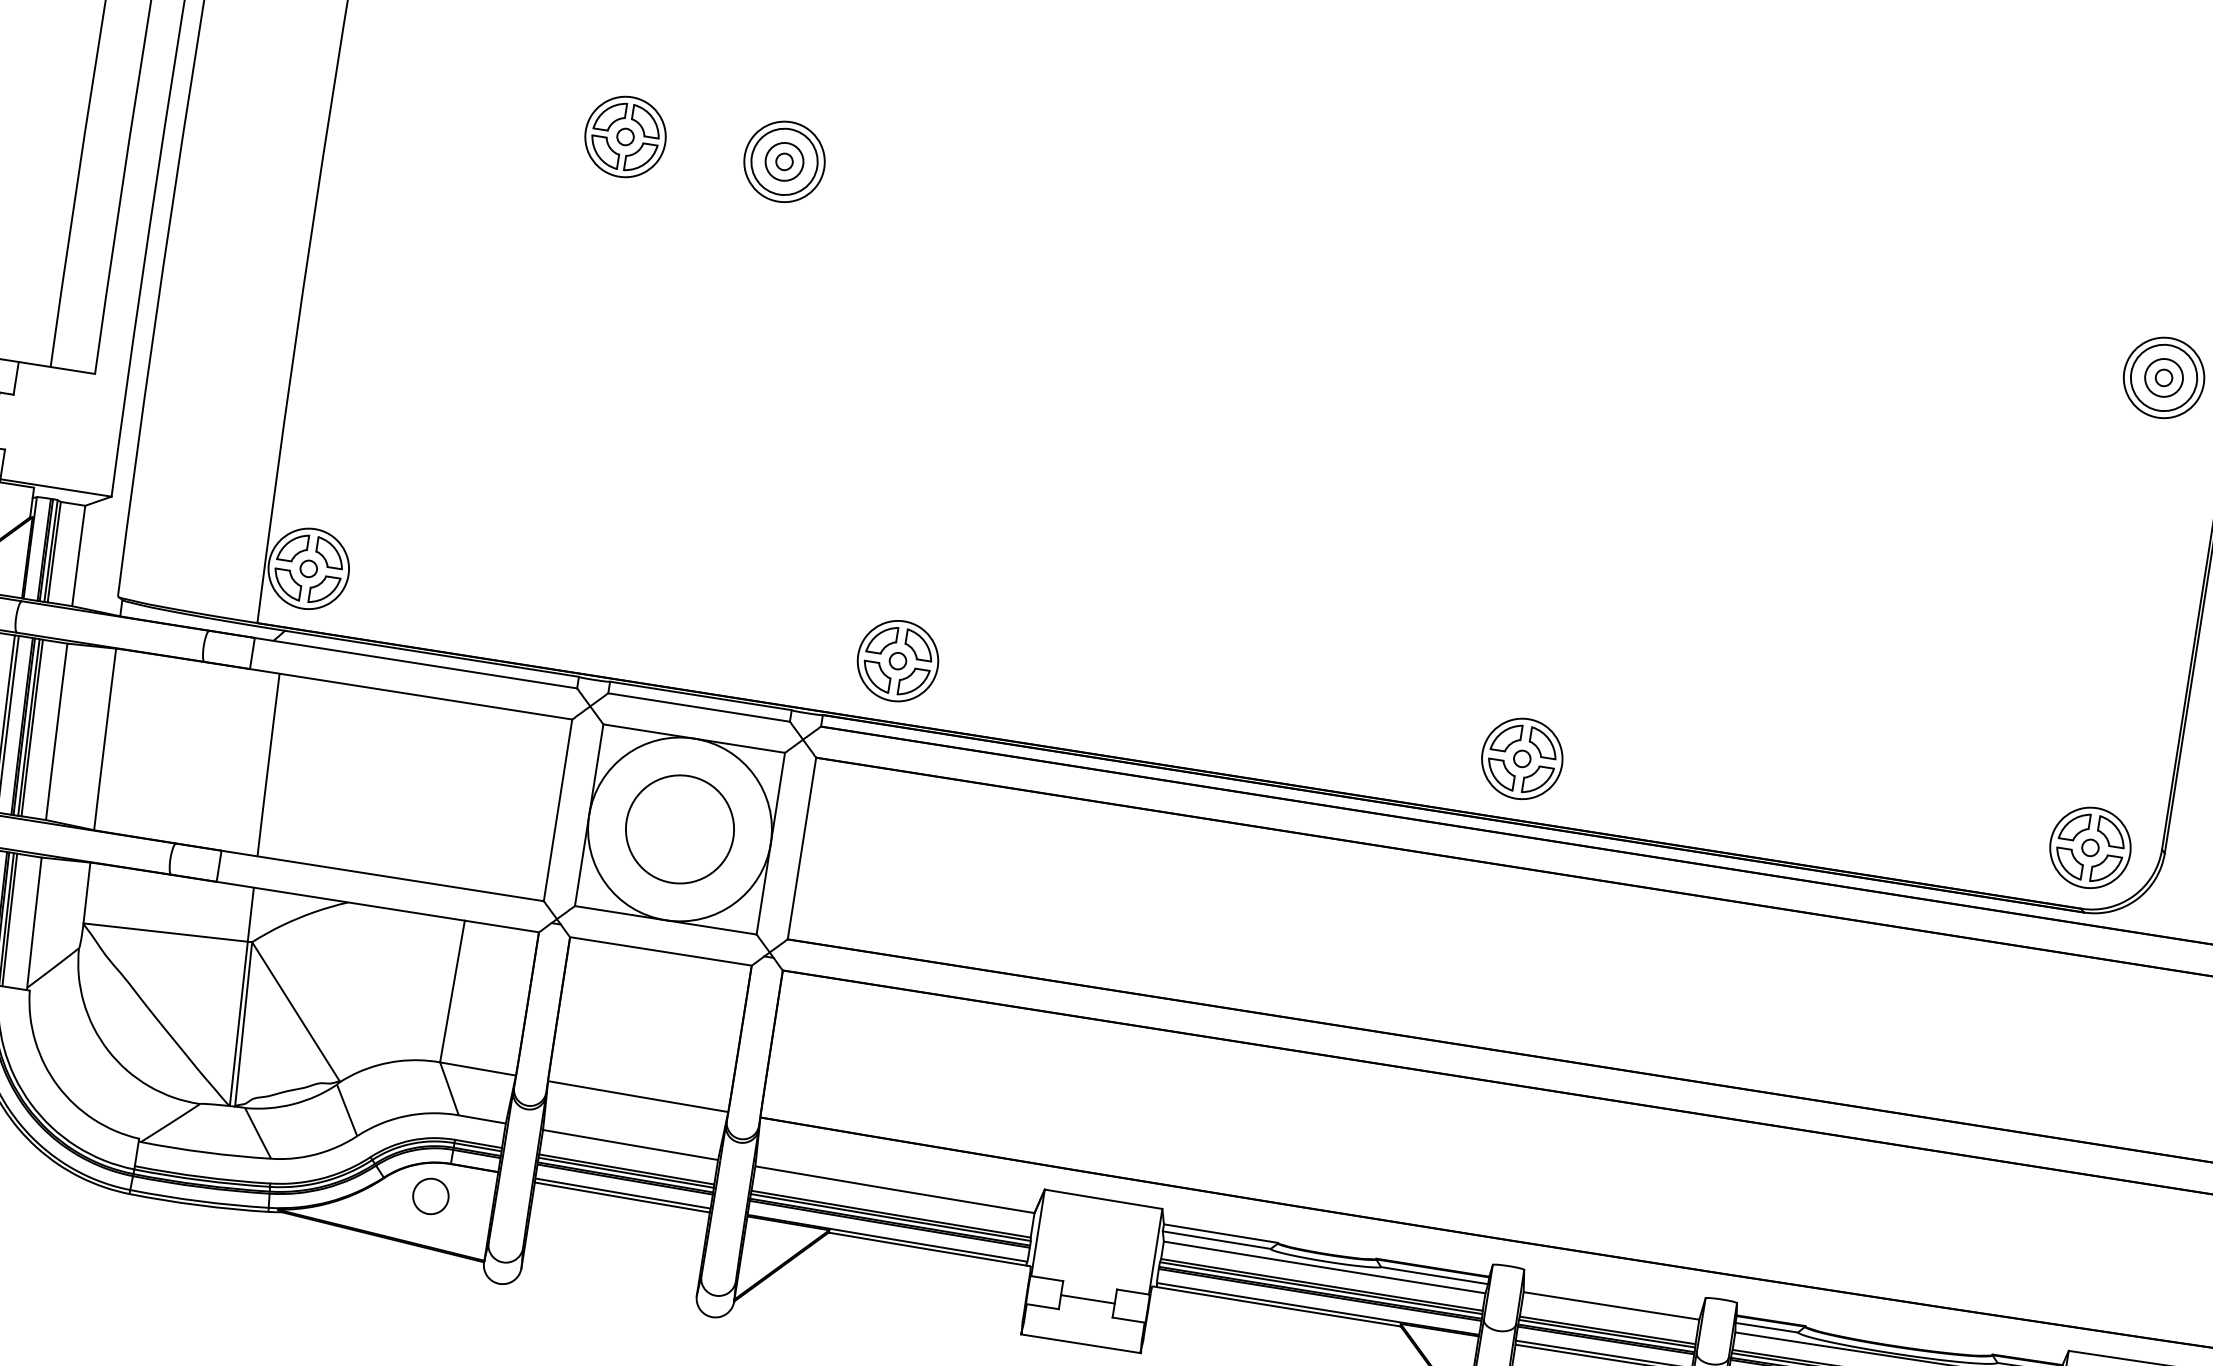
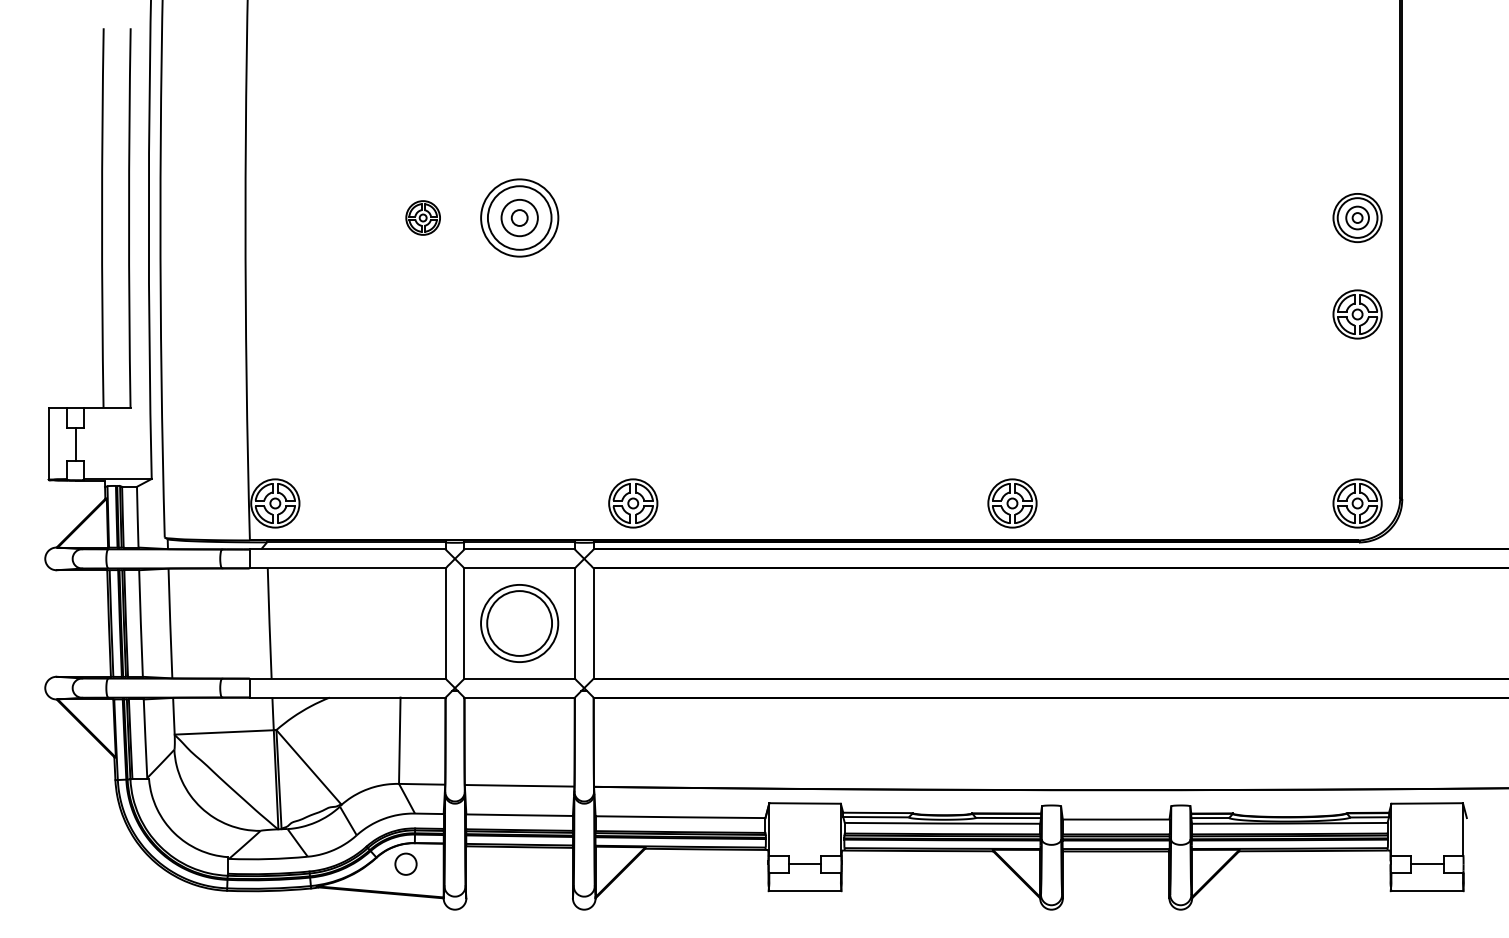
part: (626, 136) -> (423, 217), size x0.7
part: (784, 161) -> (519, 217), size x1.6
part: (2138, 536) -> (1357, 314), added
circle: (679, 829) -> (519, 623), size x0.7

